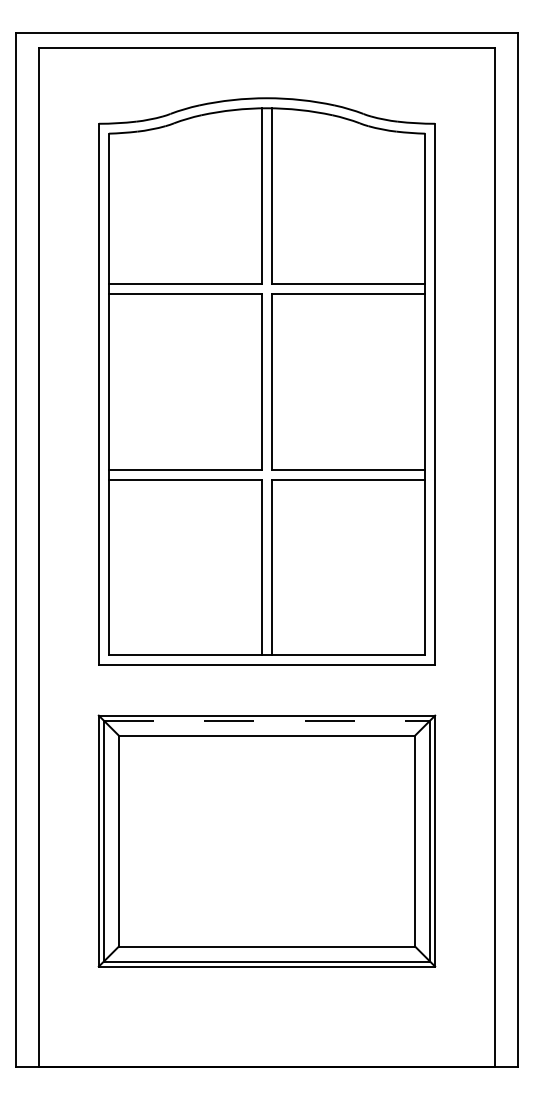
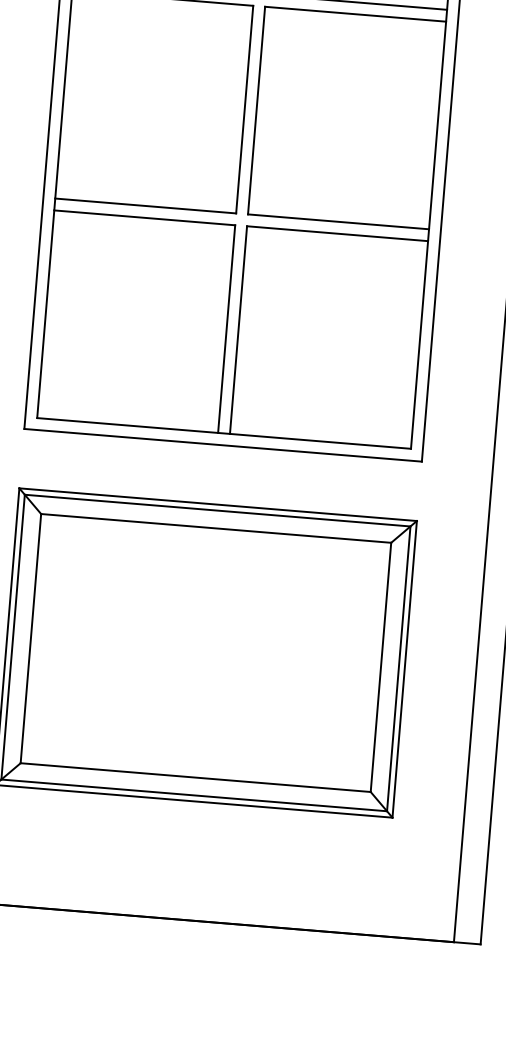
line: (267, 720) -> (218, 510), dashed -> solid

